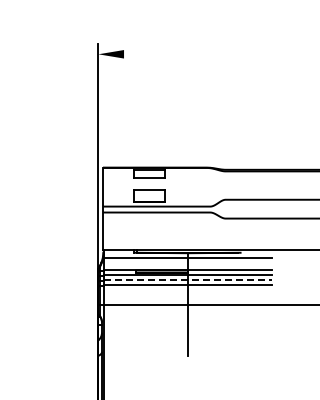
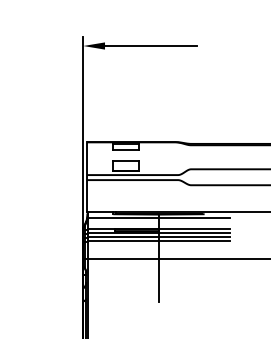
line: (178, 54) -> (151, 46), added
line: (188, 279) -> (159, 236), dashed -> solid

